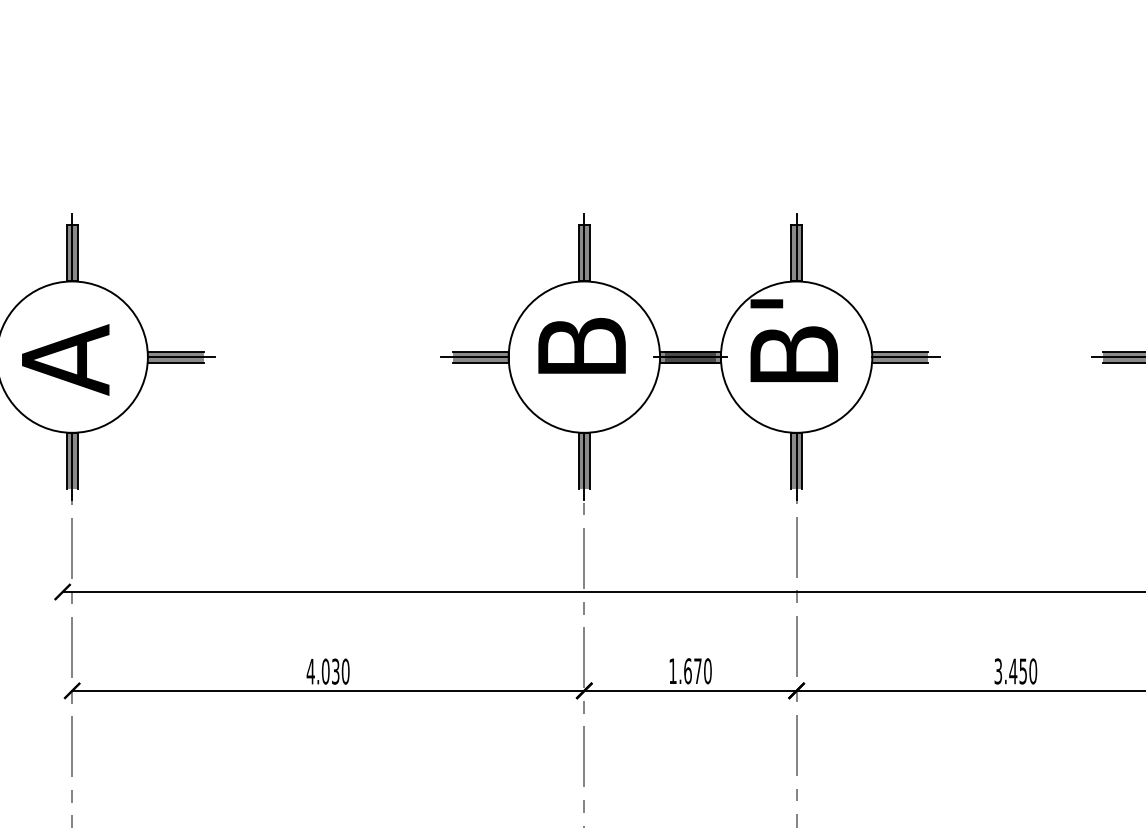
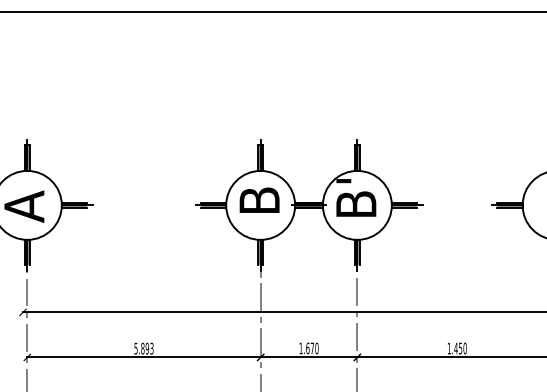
text: (327, 671) -> (143, 348), 4.030 -> 5.893
text: (996, 671) -> (448, 348), 3.450 -> 1.450

